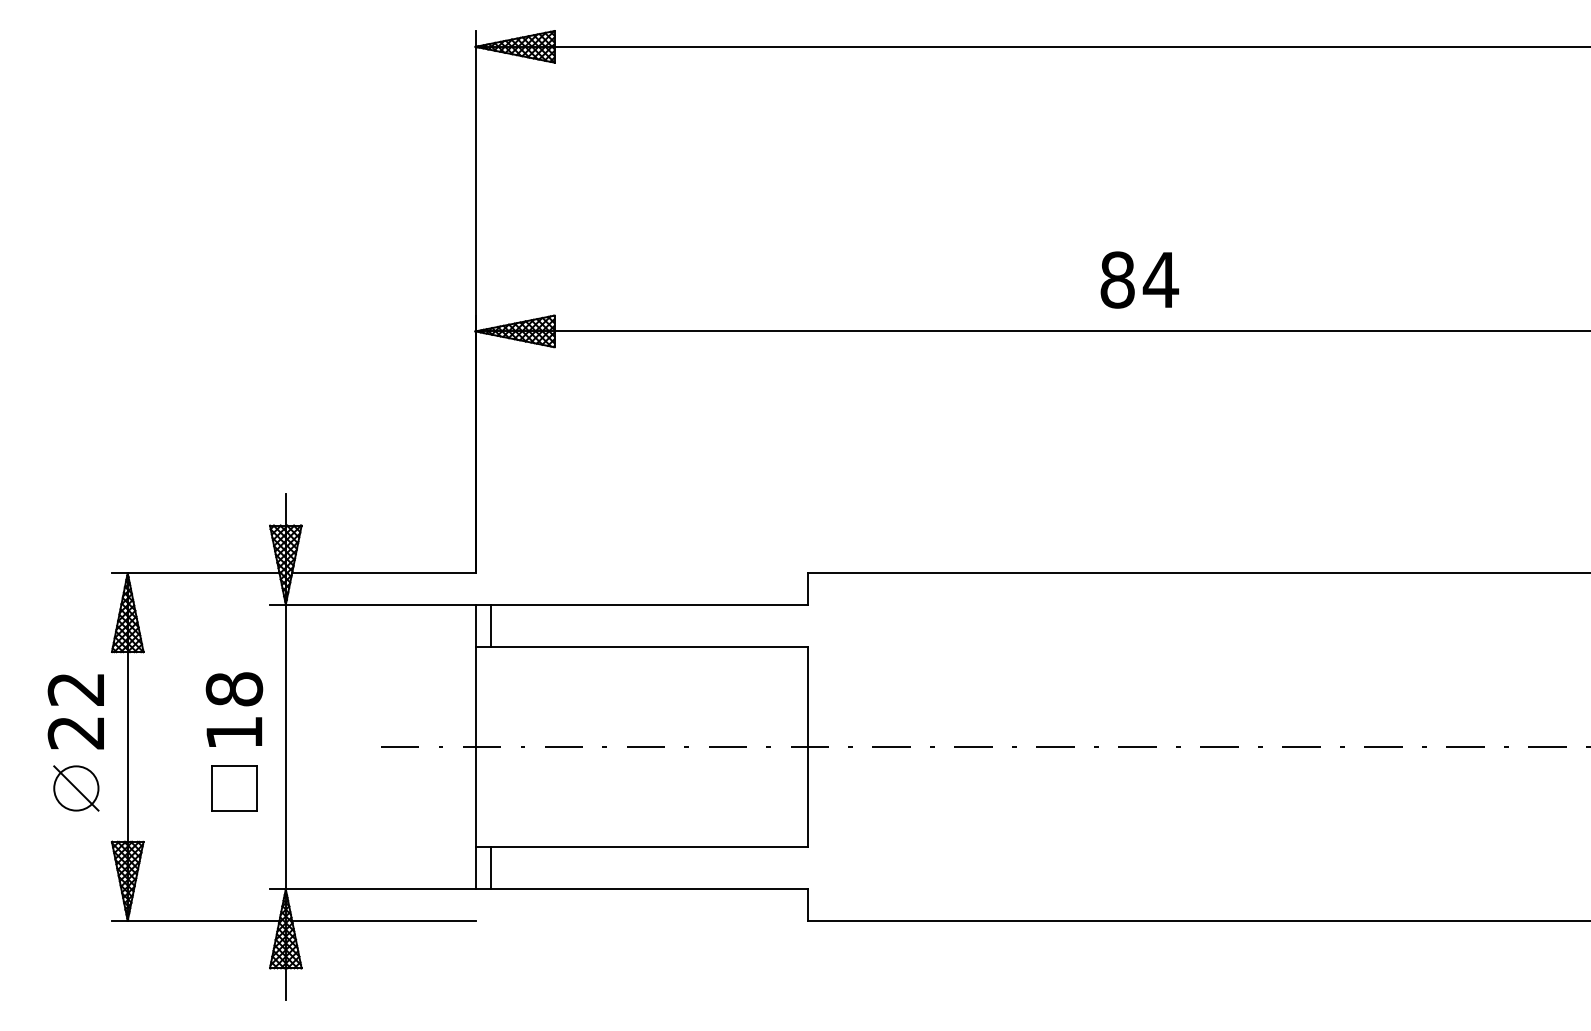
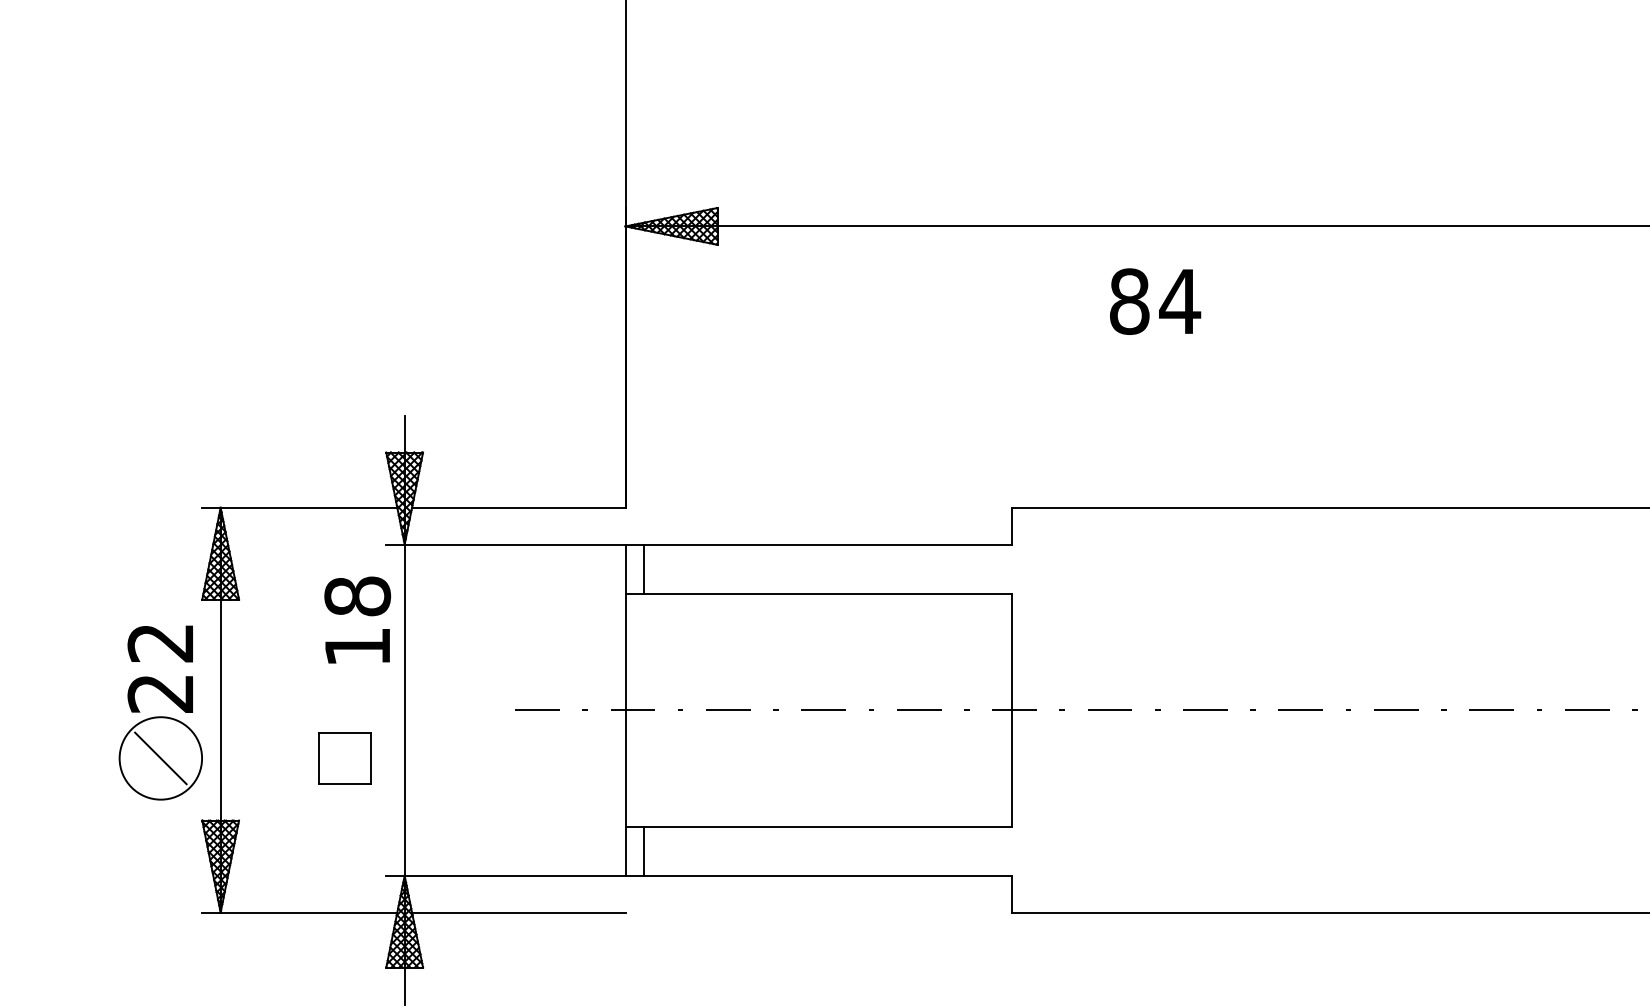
text: (1139, 279) -> (1155, 300), moved
text: (234, 709) -> (357, 619), moved
circle: (76, 788) -> (161, 758), size x1.6

